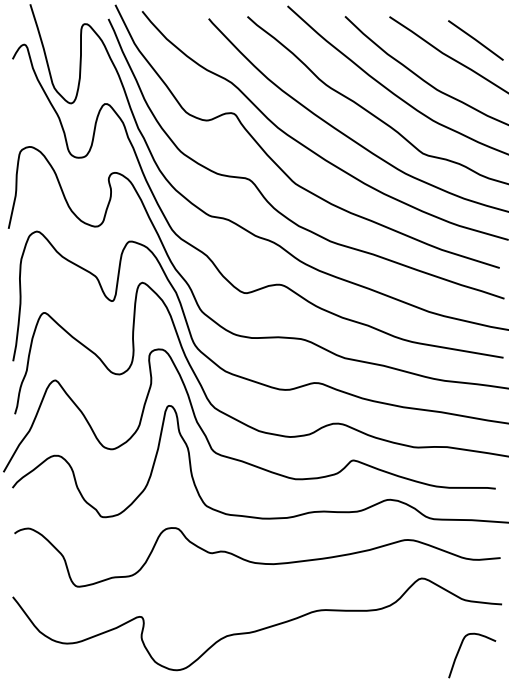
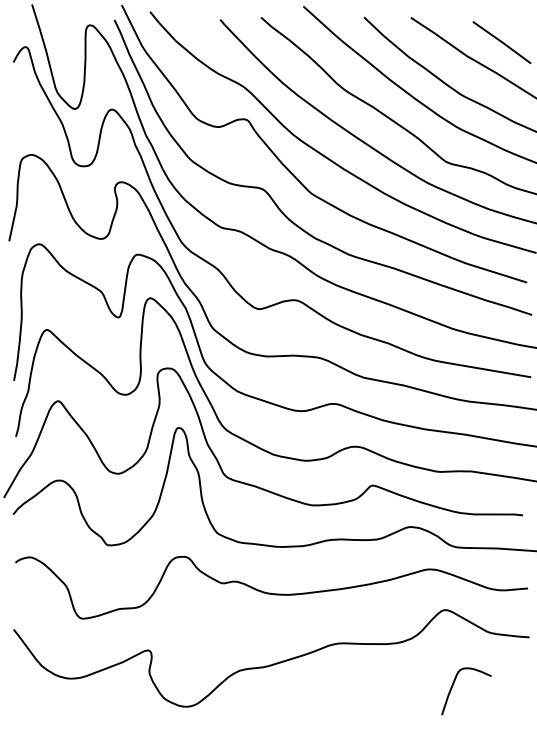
curve: (460, 649) -> (454, 684), moved

